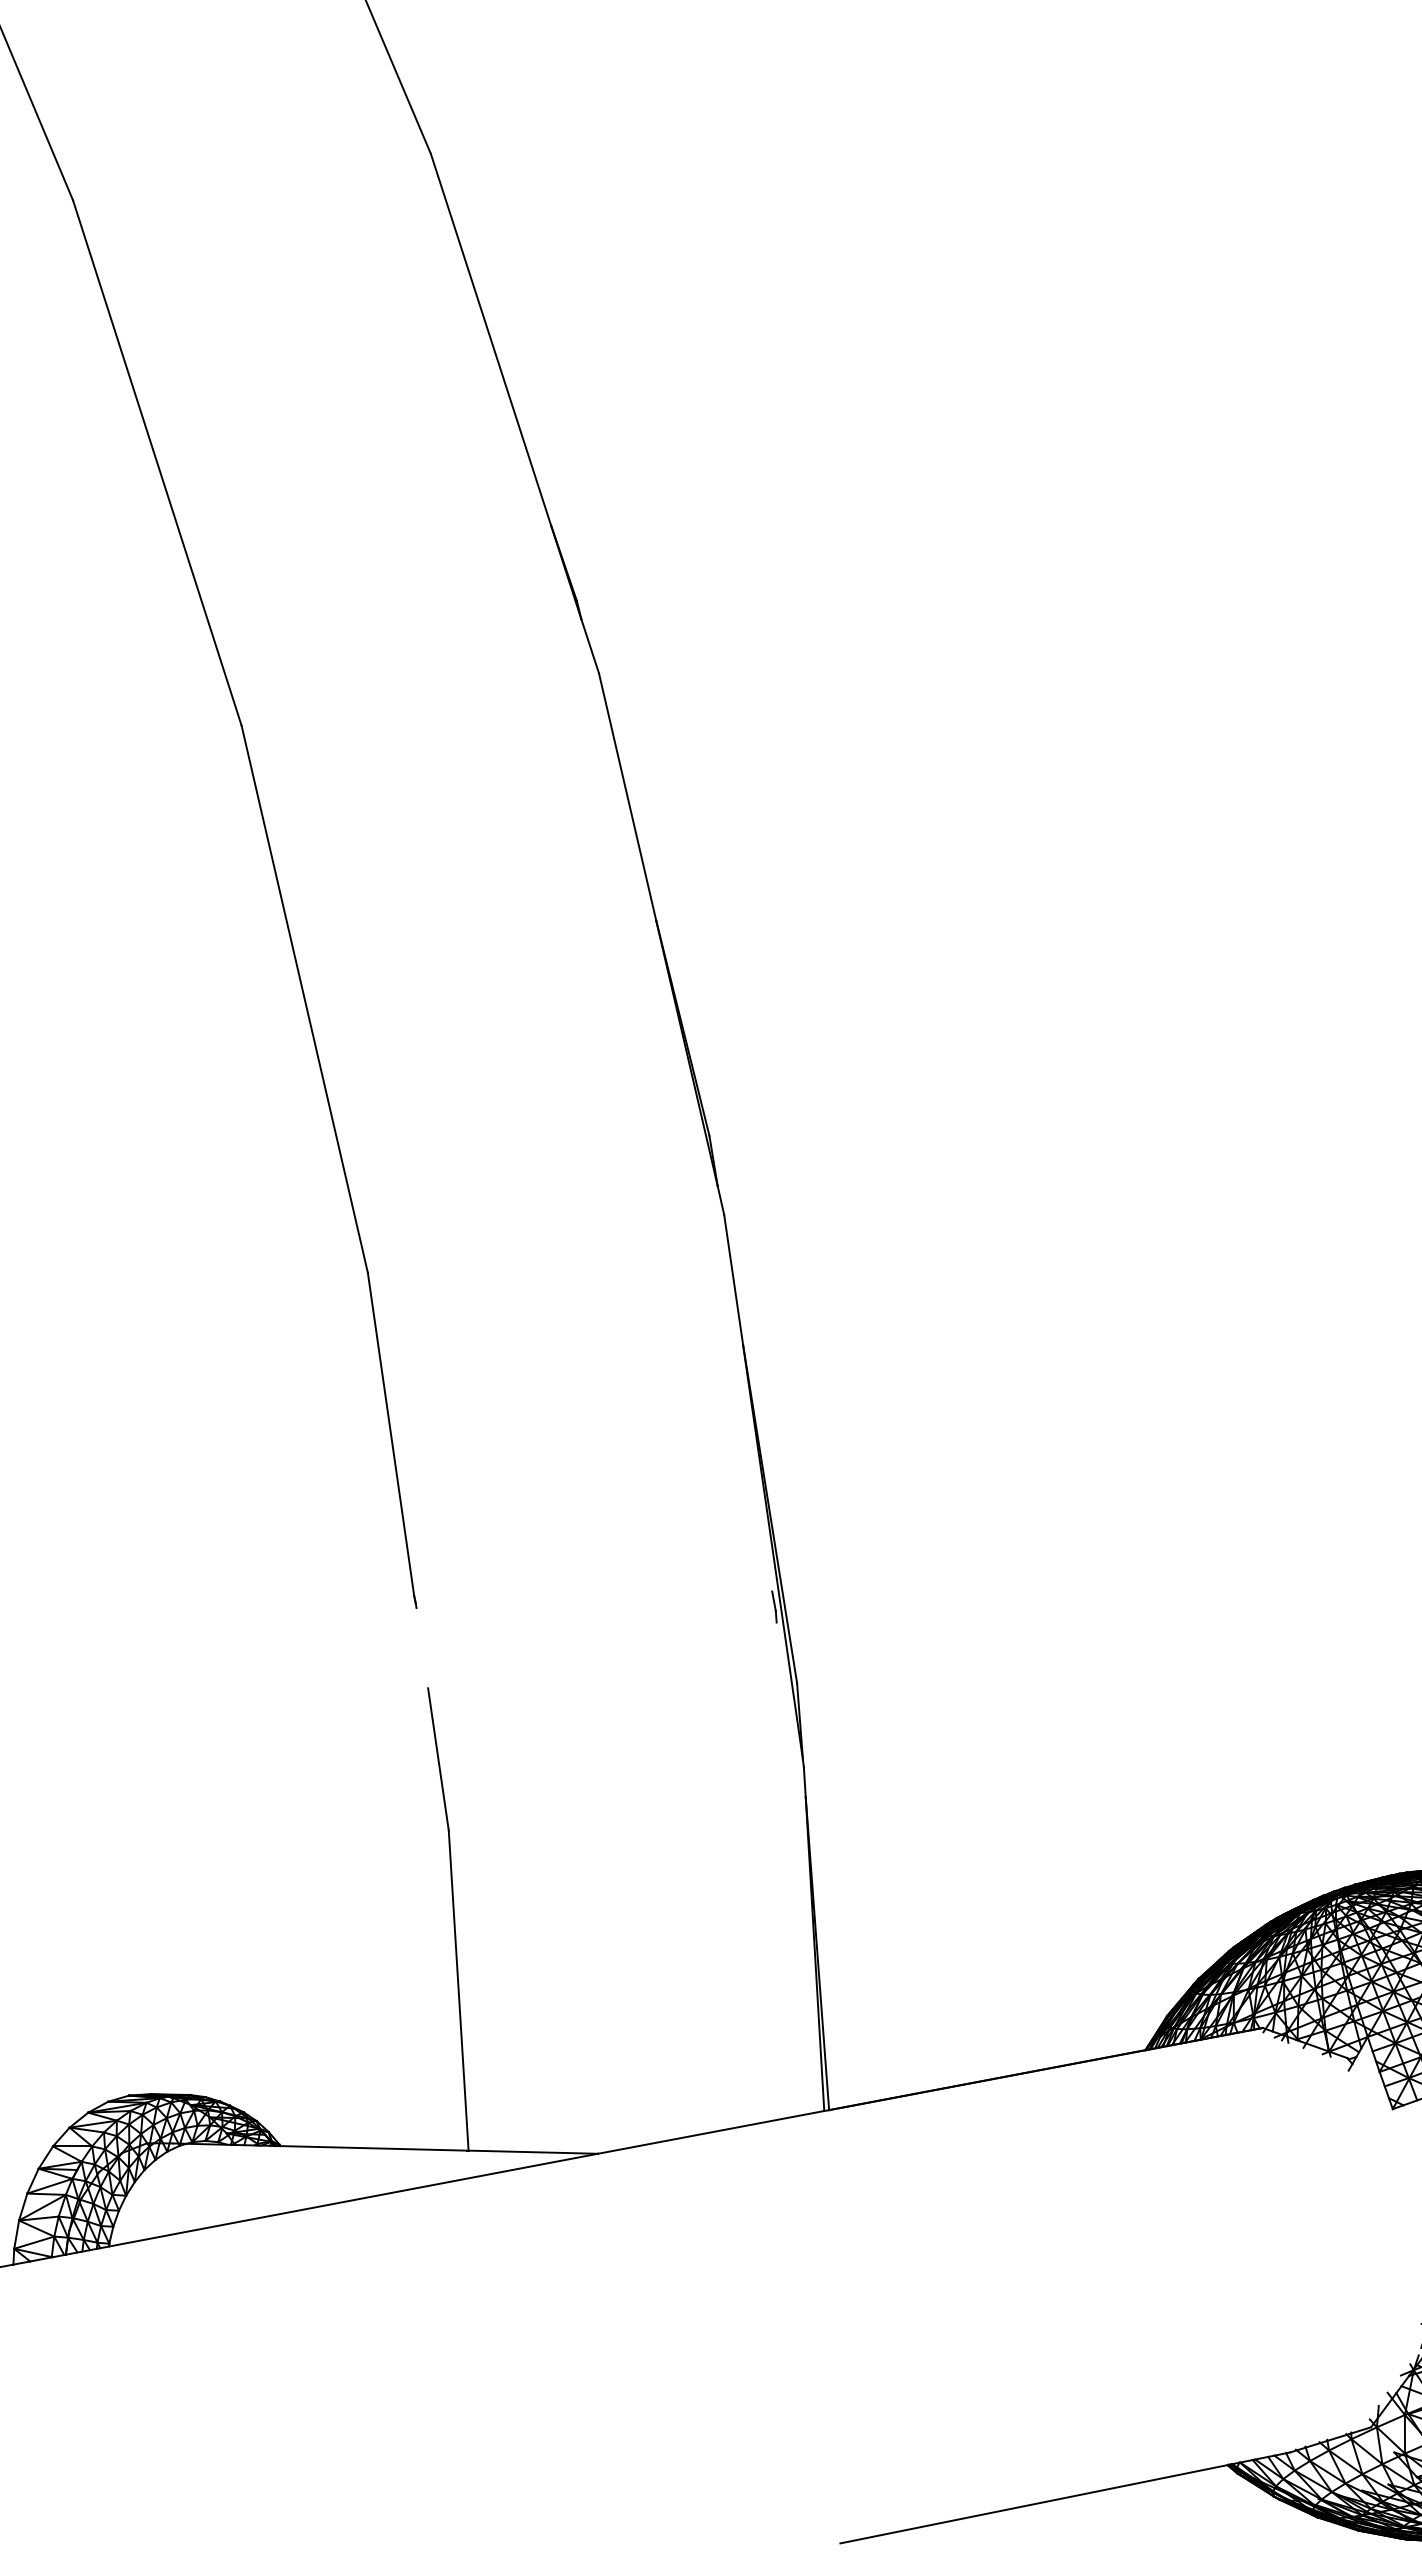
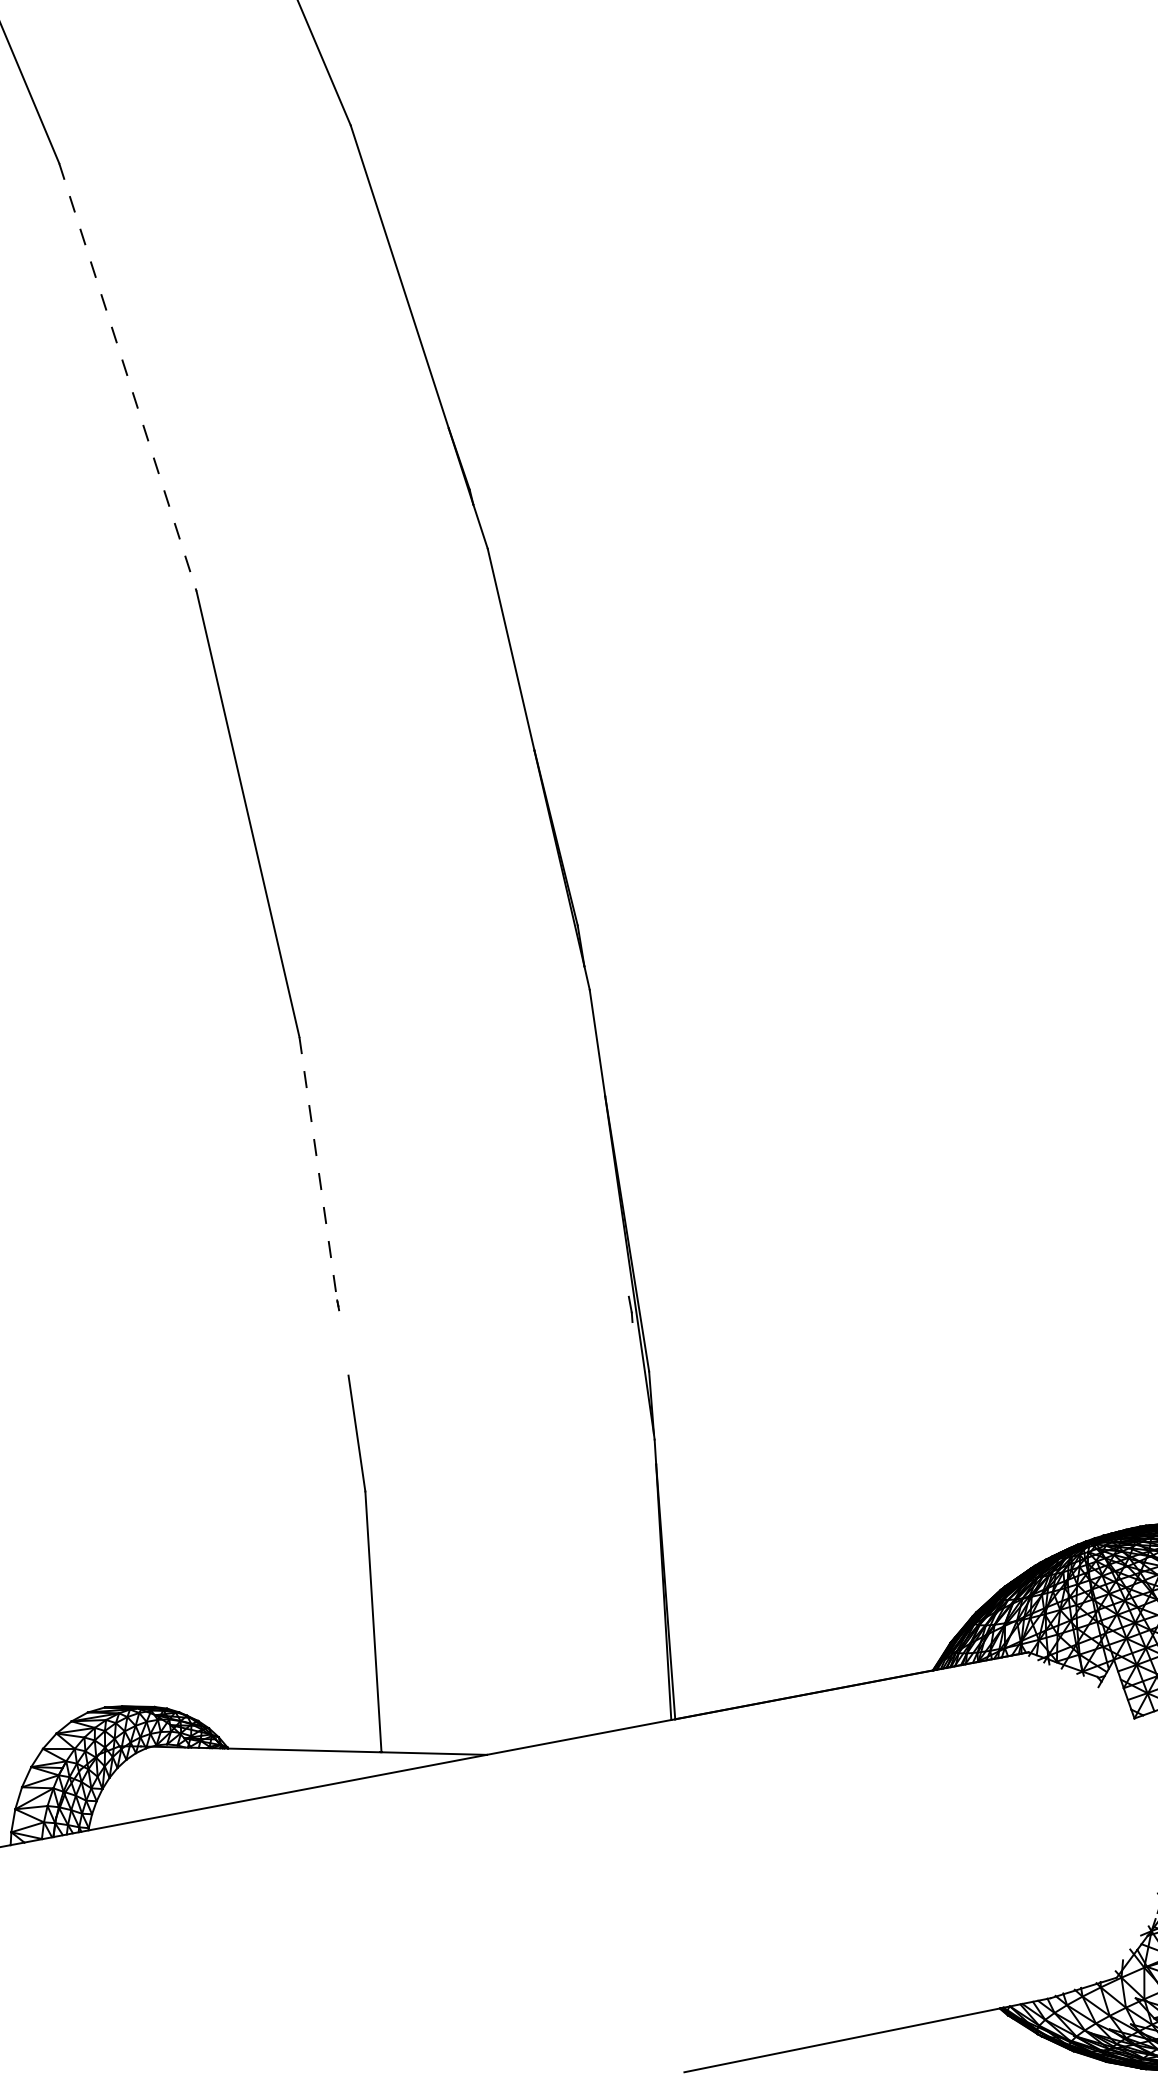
line: (157, 463) -> (128, 377), solid -> dashed
line: (391, 1434) -> (318, 1168), solid -> dashed

